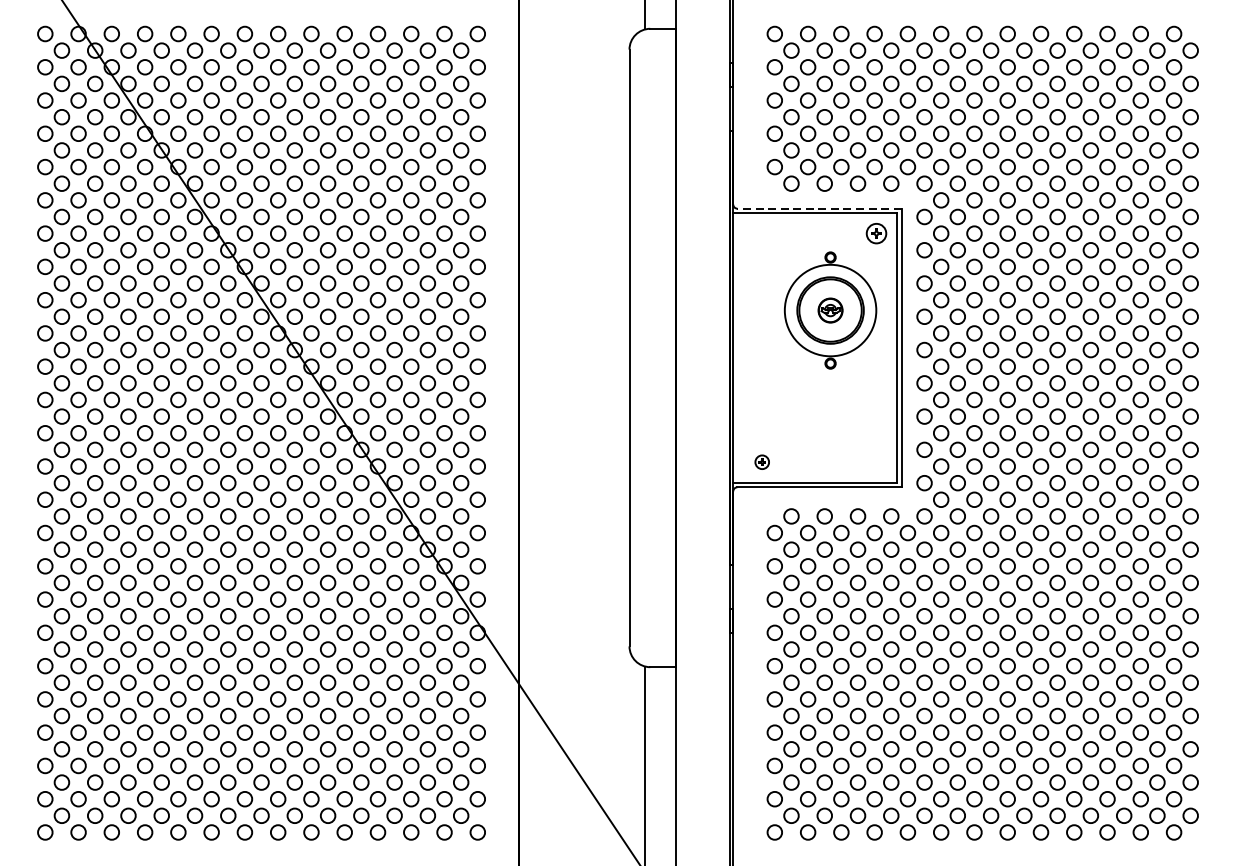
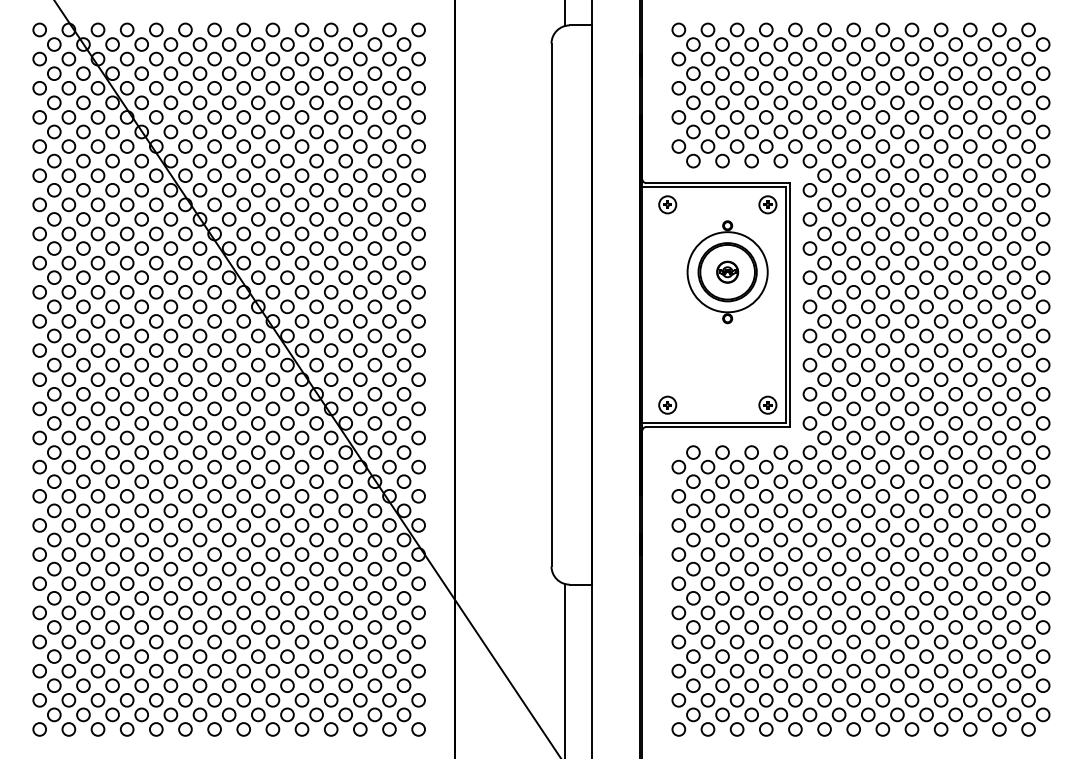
line: (820, 208) -> (718, 182), dashed -> solid
part: (761, 233) -> (667, 204), added
part: (761, 461) -> (667, 404), size x1.43
part: (876, 461) -> (767, 404), added

